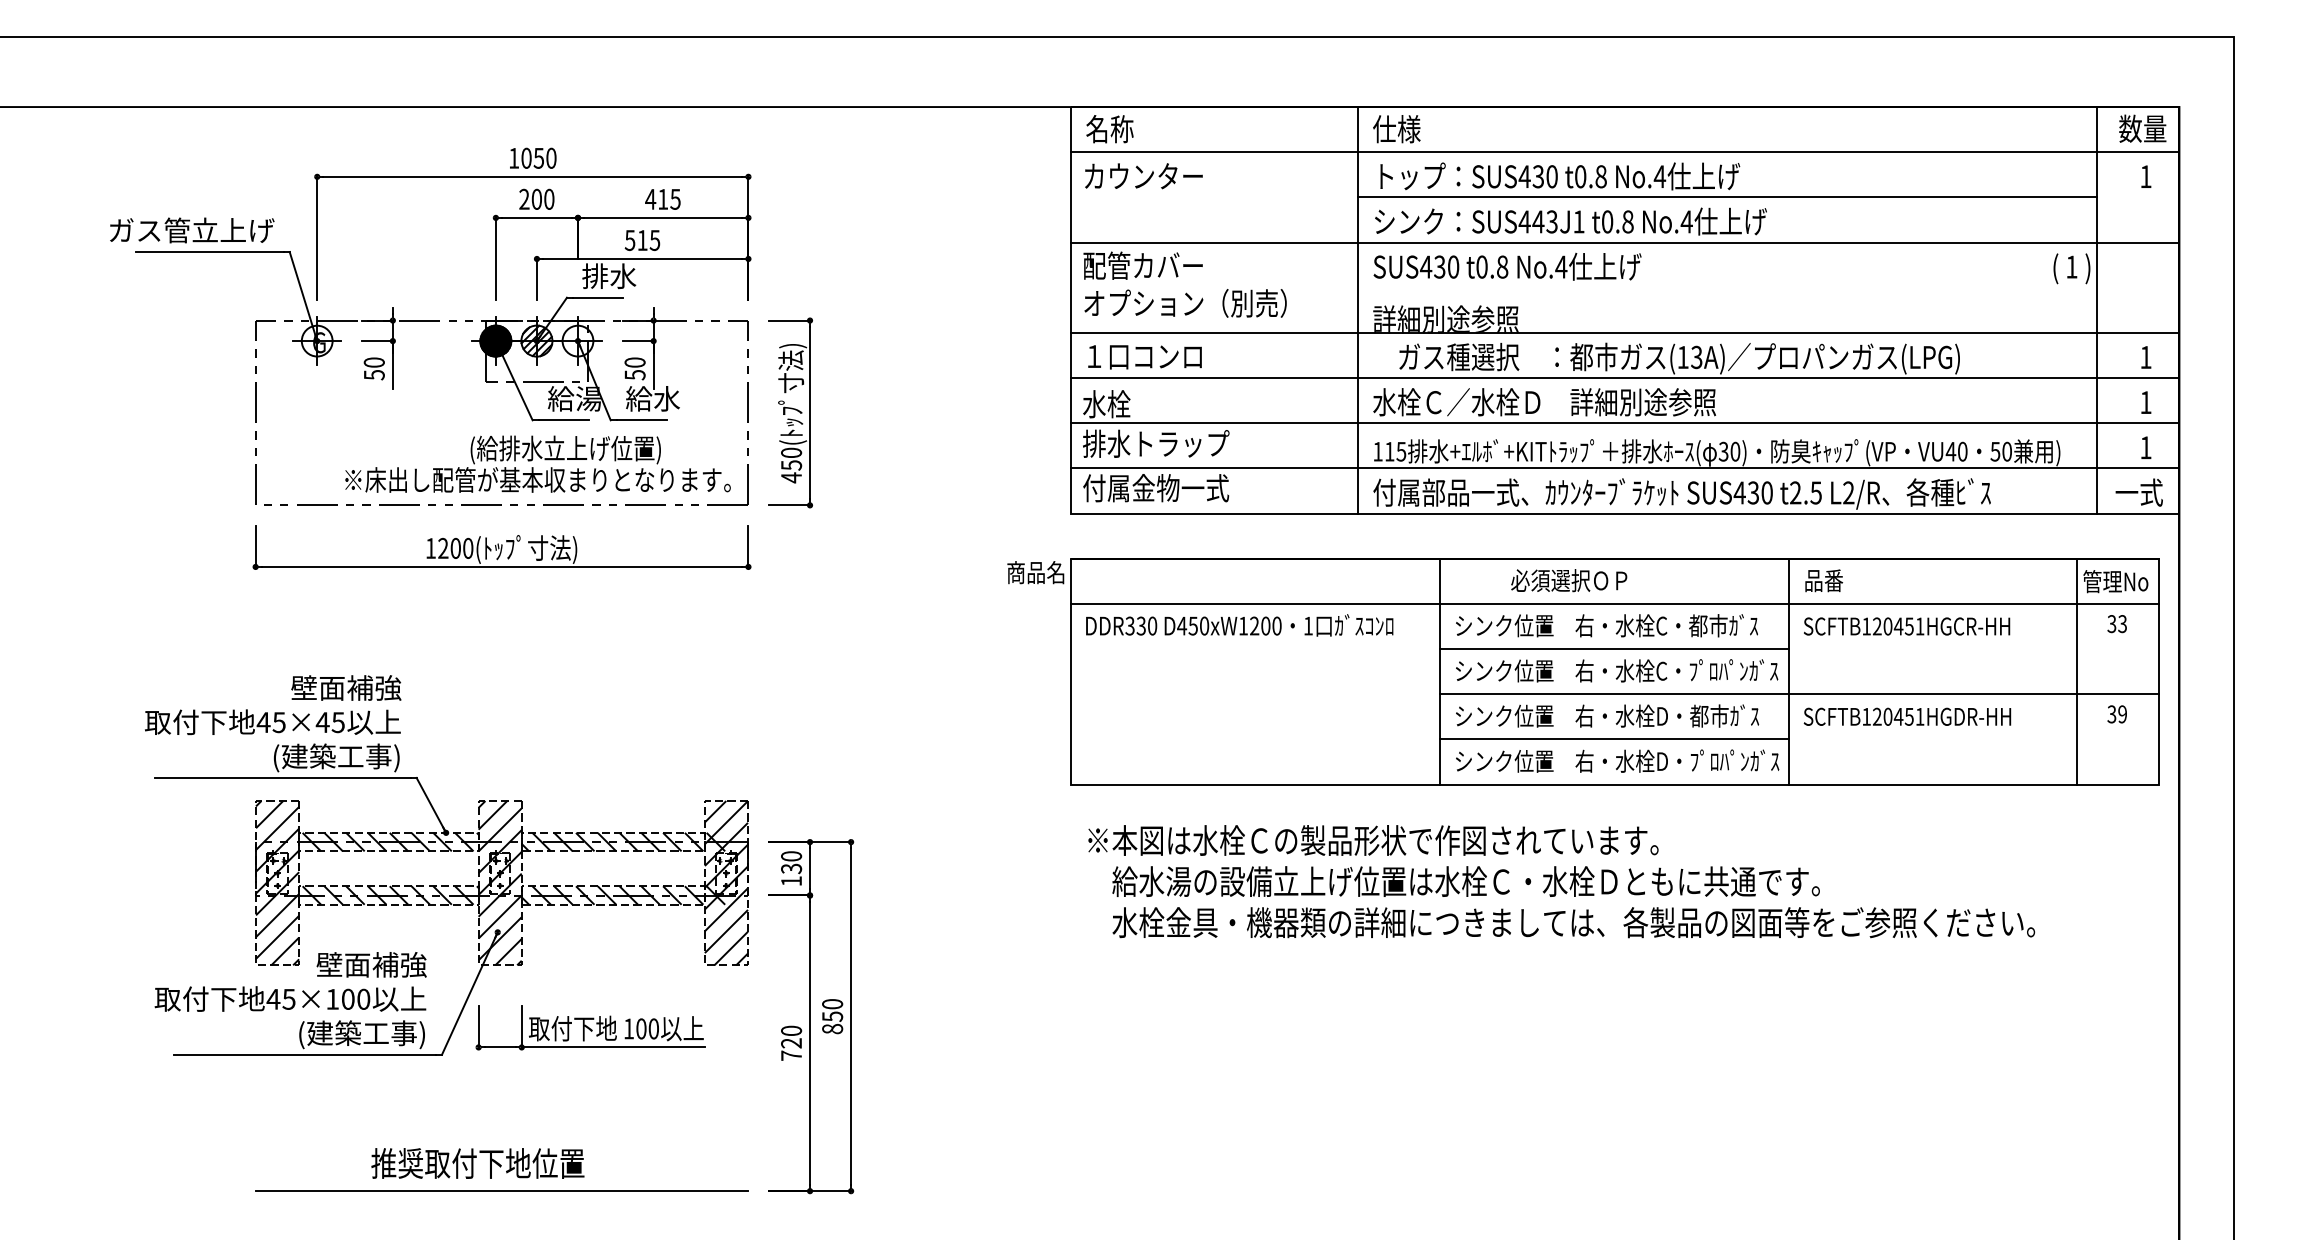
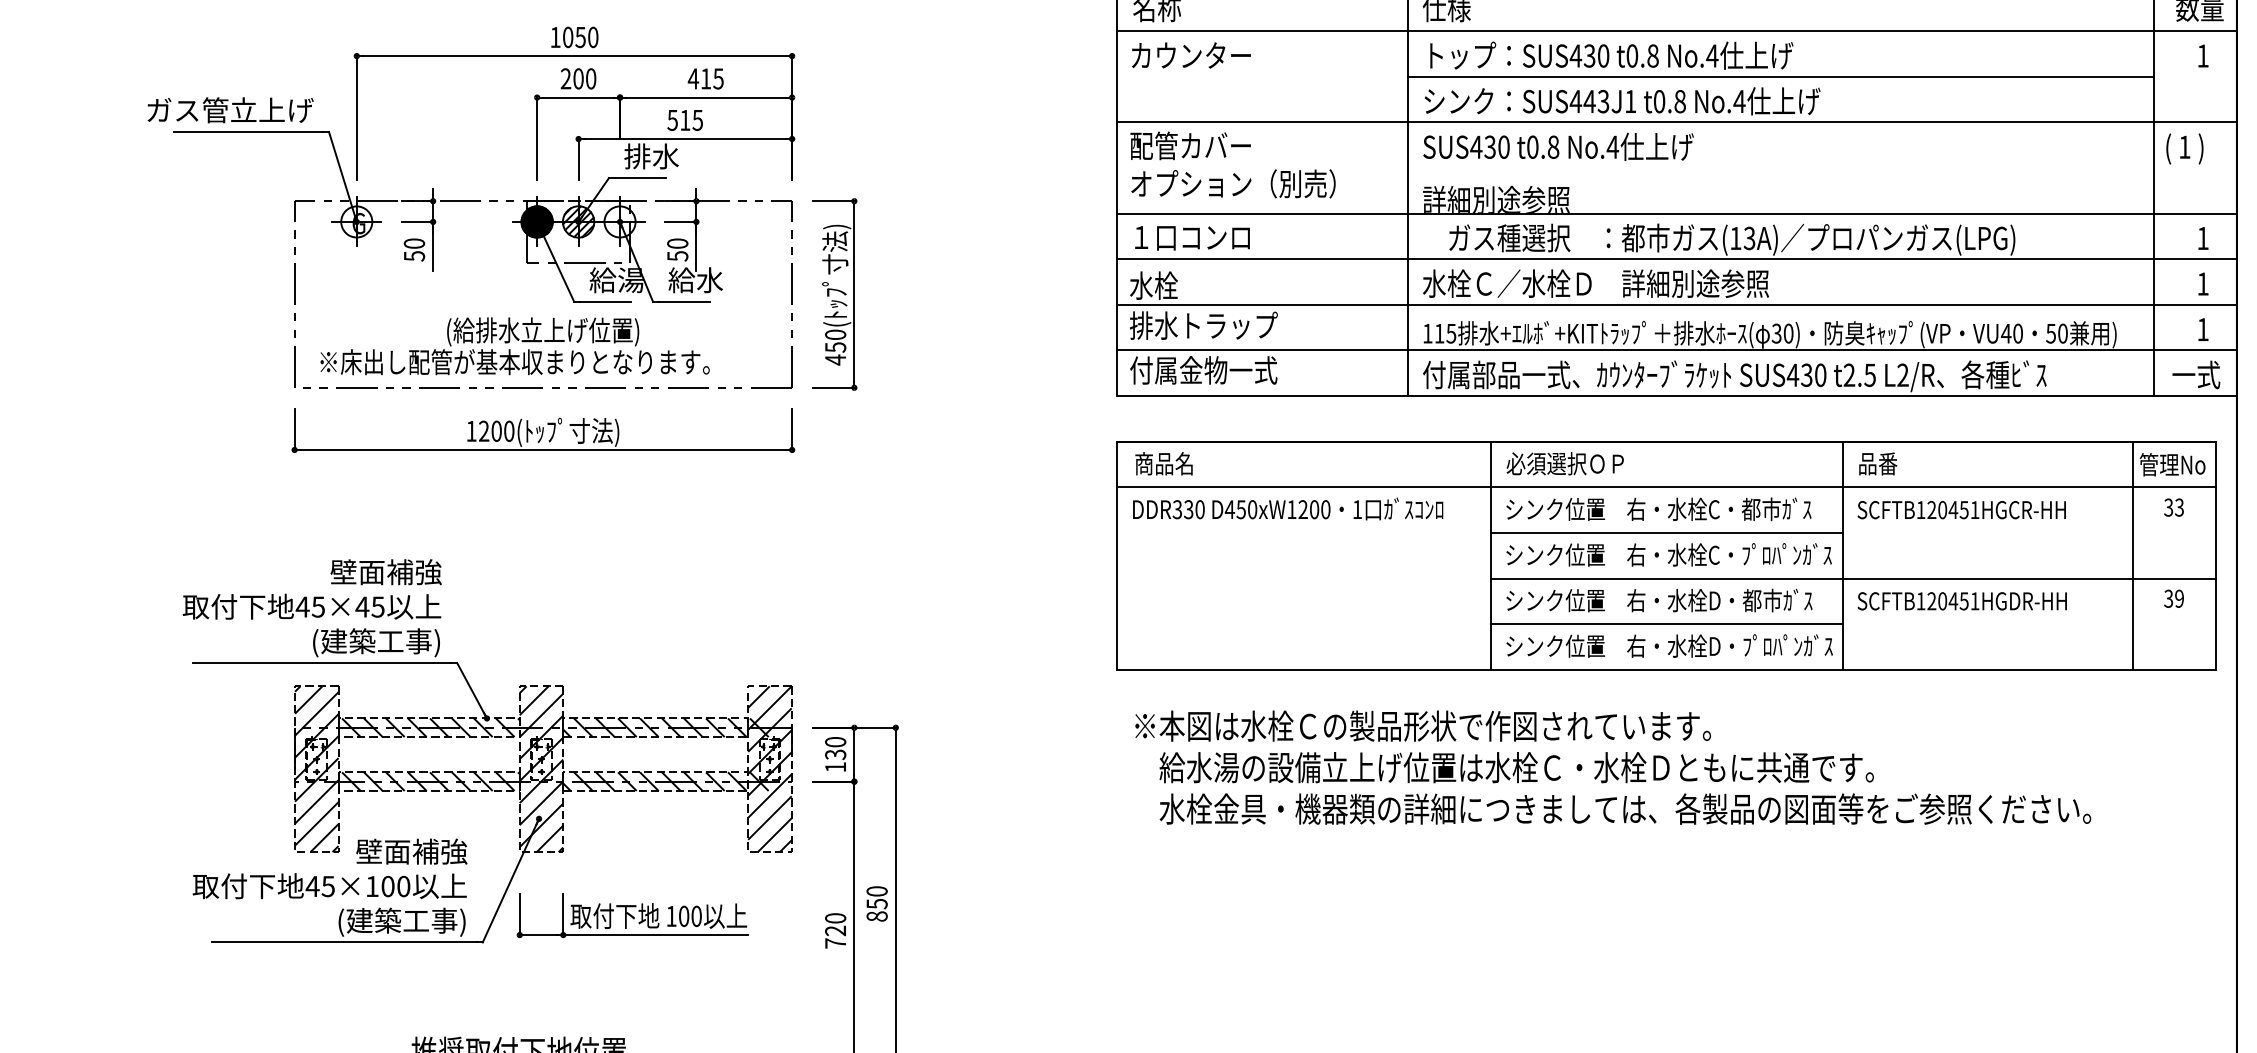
text: (2071, 268) -> (2184, 148), moved
text: (537, 463) -> (514, 345), moved
text: (1035, 572) -> (1163, 463), moved
text: (1569, 580) -> (1565, 463), moved

